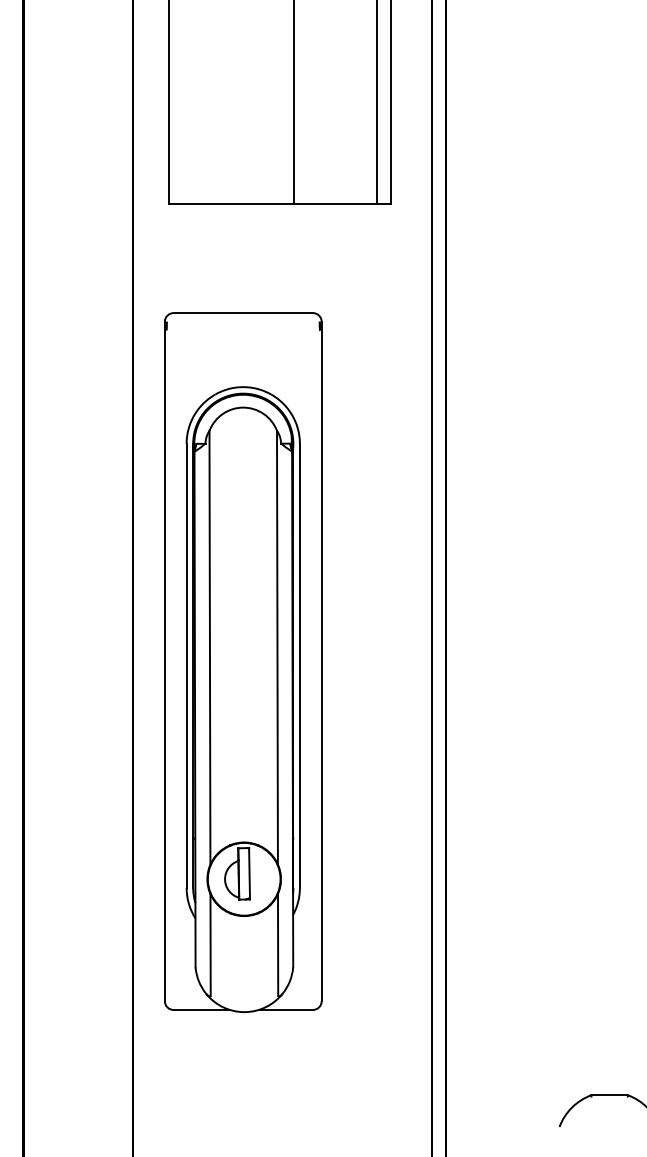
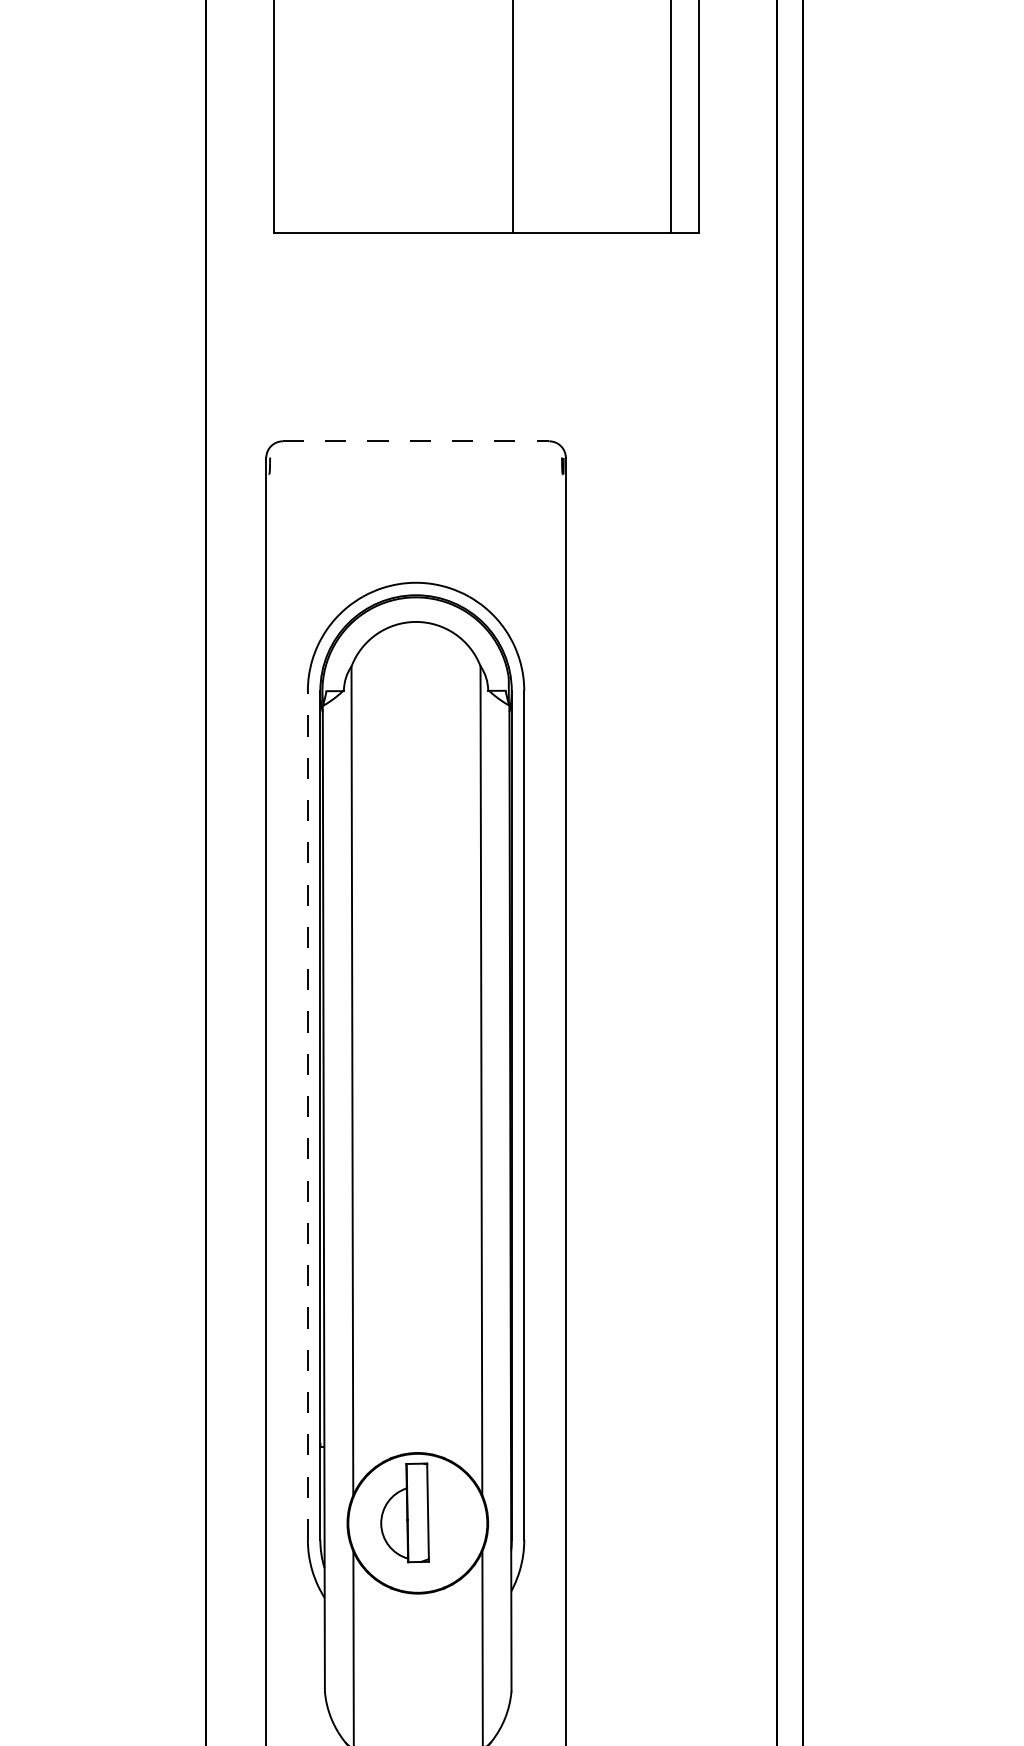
line: (243, 313) -> (416, 442), solid -> dashed
line: (186, 665) -> (307, 1114), solid -> dashed

